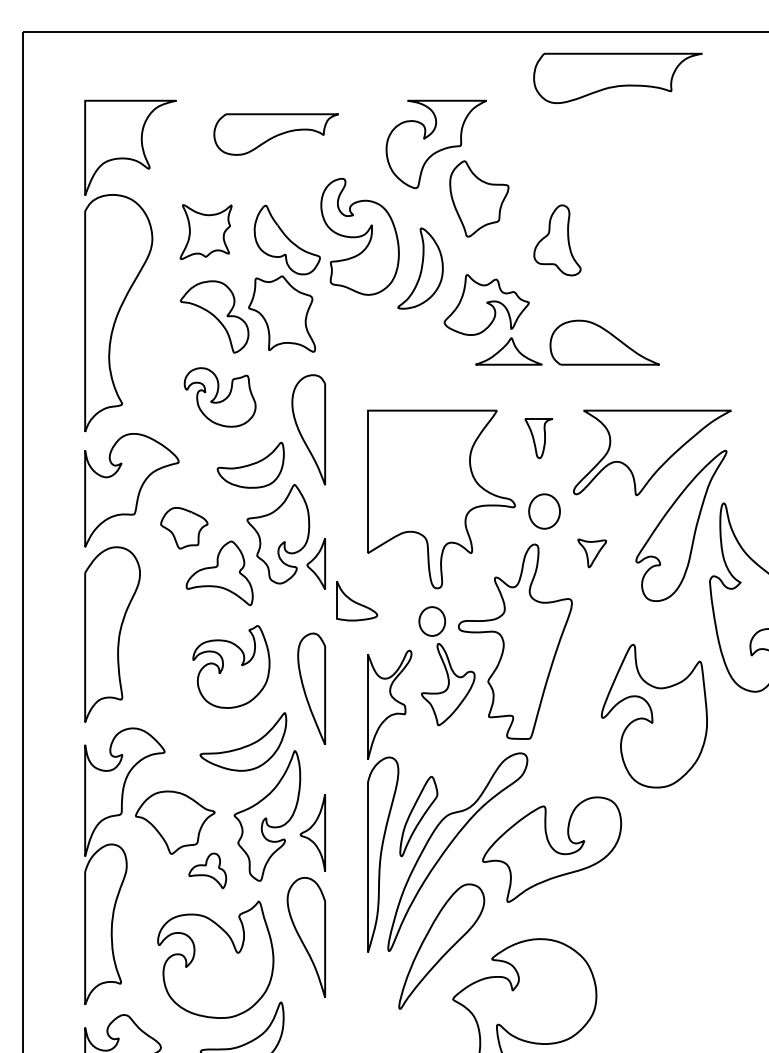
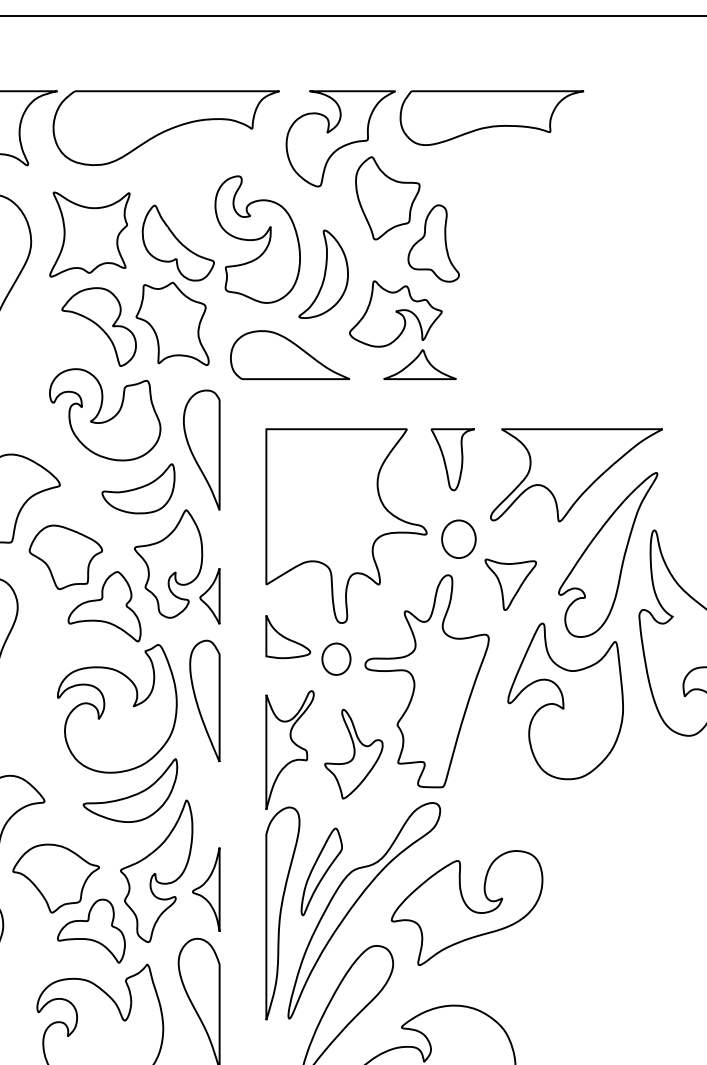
part: (617, 77) -> (491, 117), moved
part: (276, 134) -> (166, 128), size x1.67
part: (205, 231) -> (89, 233), size x1.43
part: (557, 240) -> (433, 243), moved
part: (604, 342) -> (289, 354), moved
part: (219, 397) -> (104, 414), size x1.43
part: (538, 438) -> (452, 459), size x1.43
part: (184, 528) -> (66, 557), size x1.43
part: (592, 553) -> (511, 585), size x1.67
part: (357, 601) -> (288, 637), moved
part: (231, 666) -> (117, 708), size x1.43
part: (448, 684) -> (354, 754), moved
part: (311, 688) -> (204, 700), moved
part: (653, 716) -> (564, 701), moved
part: (207, 870) -> (91, 930), size x1.67

